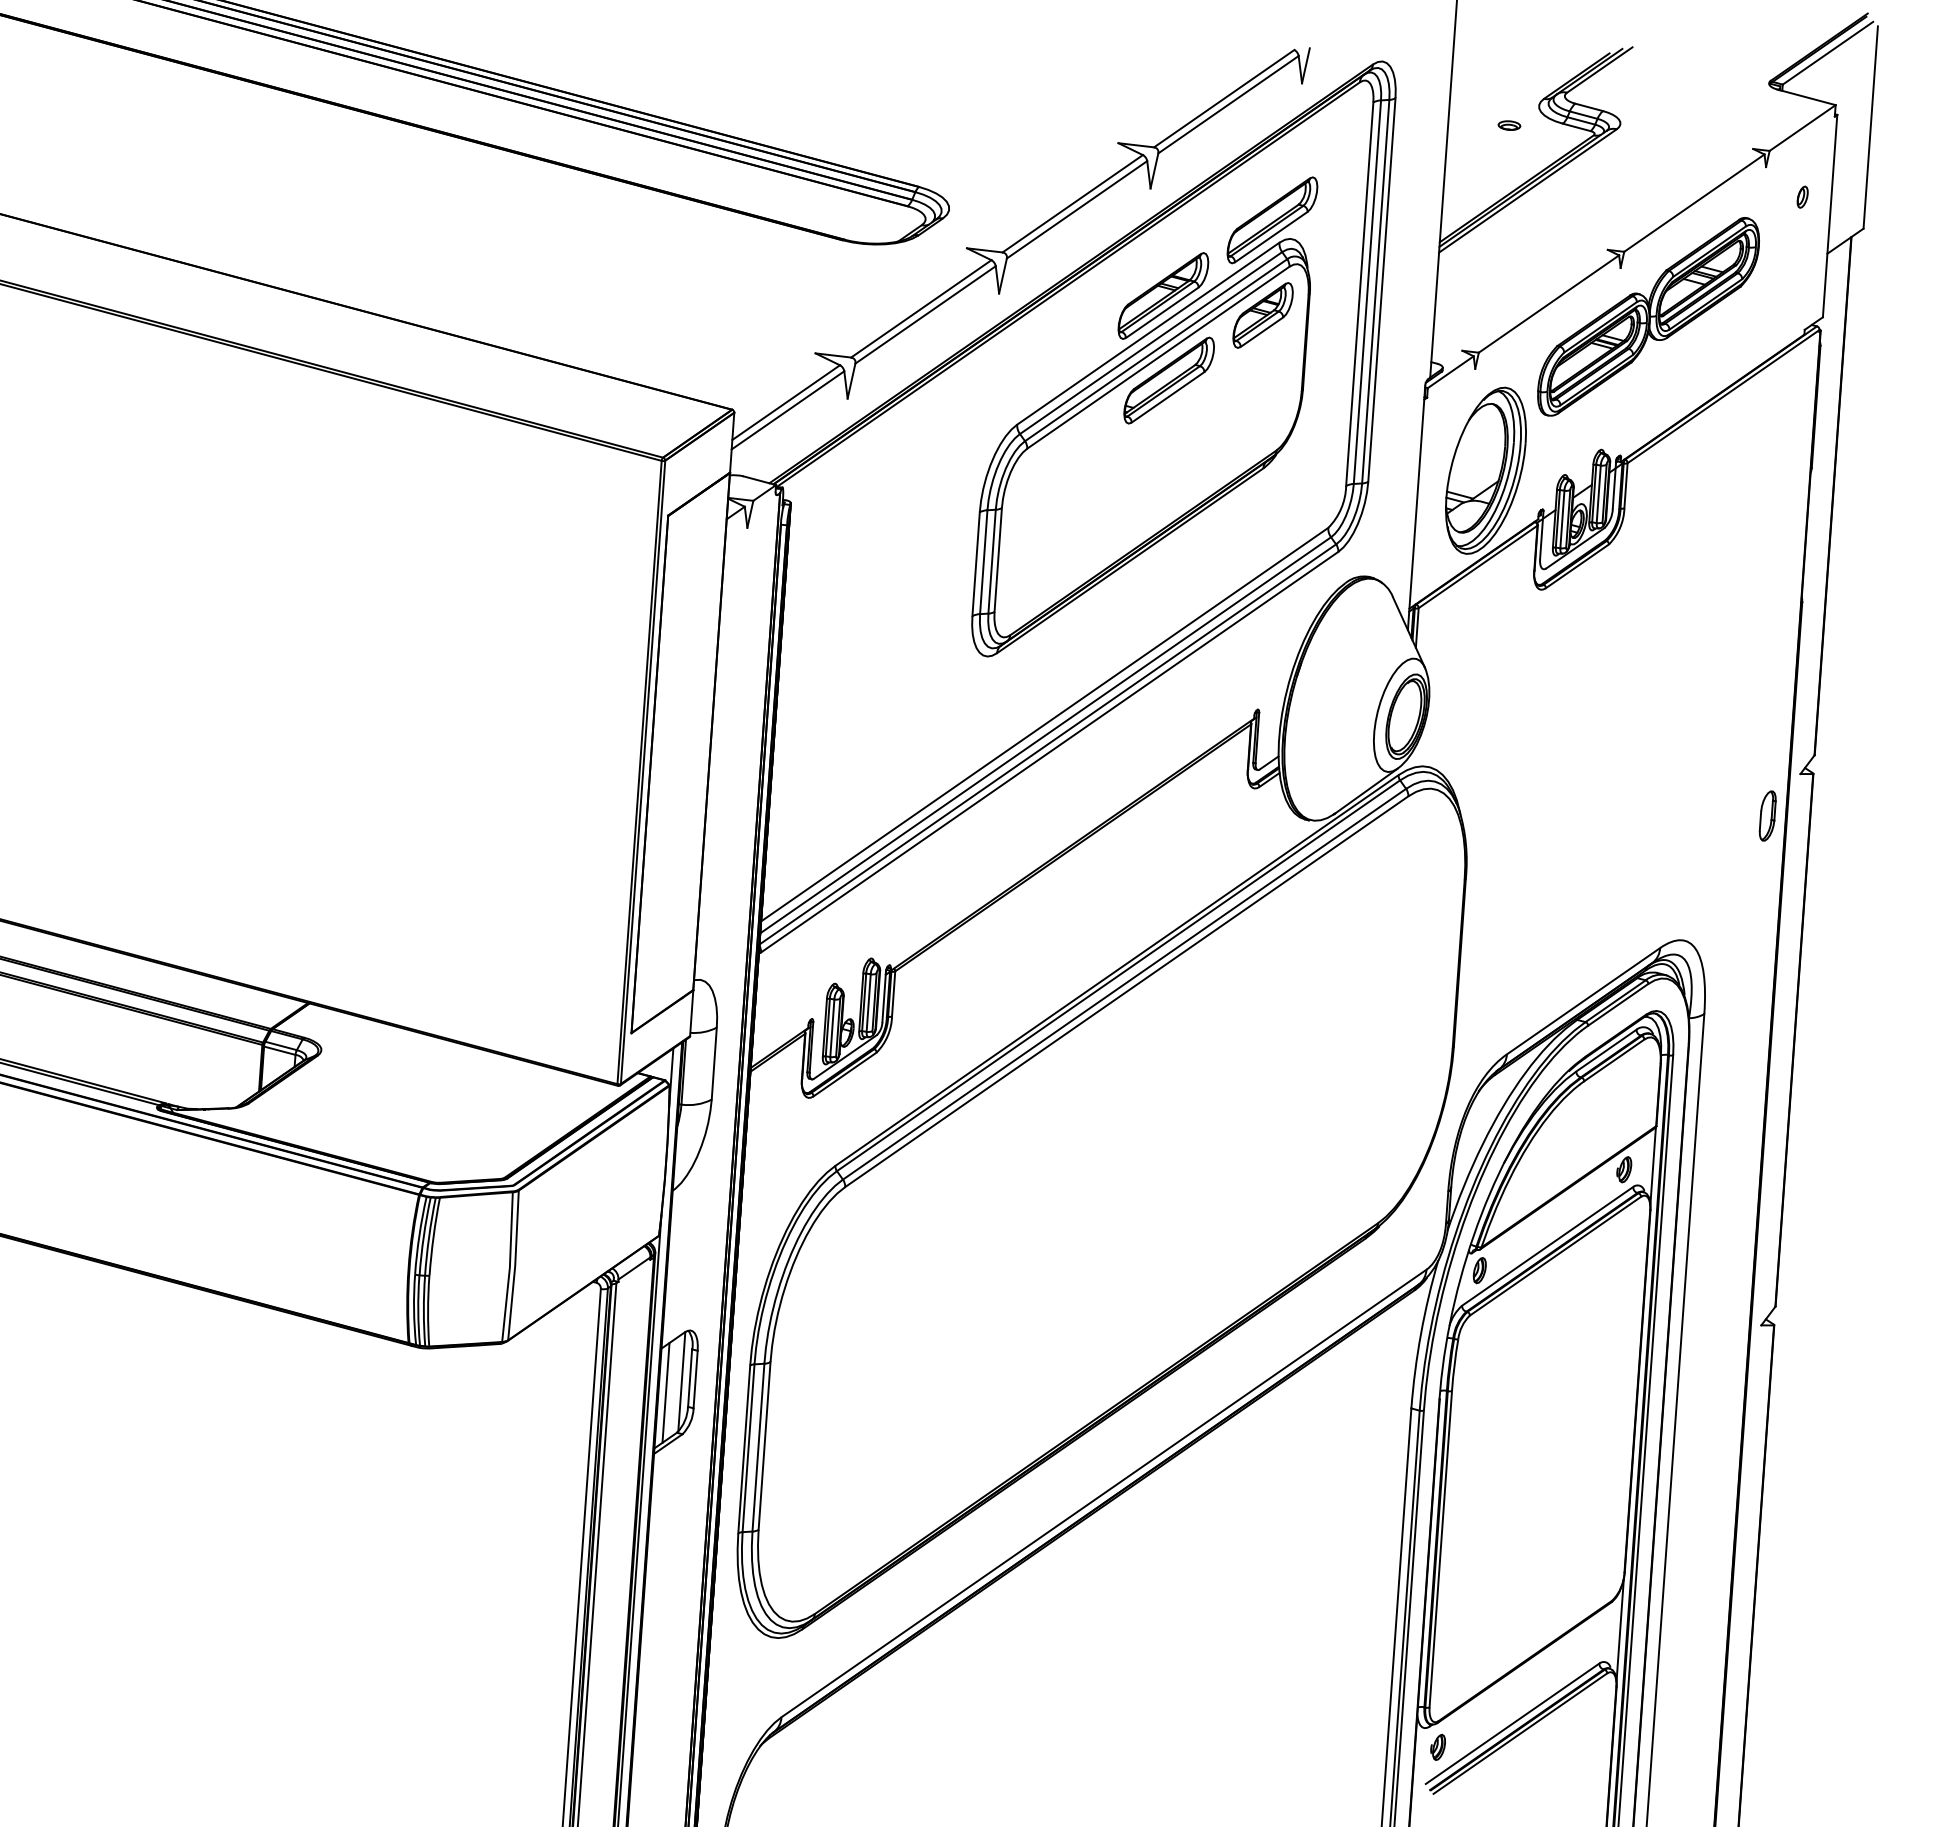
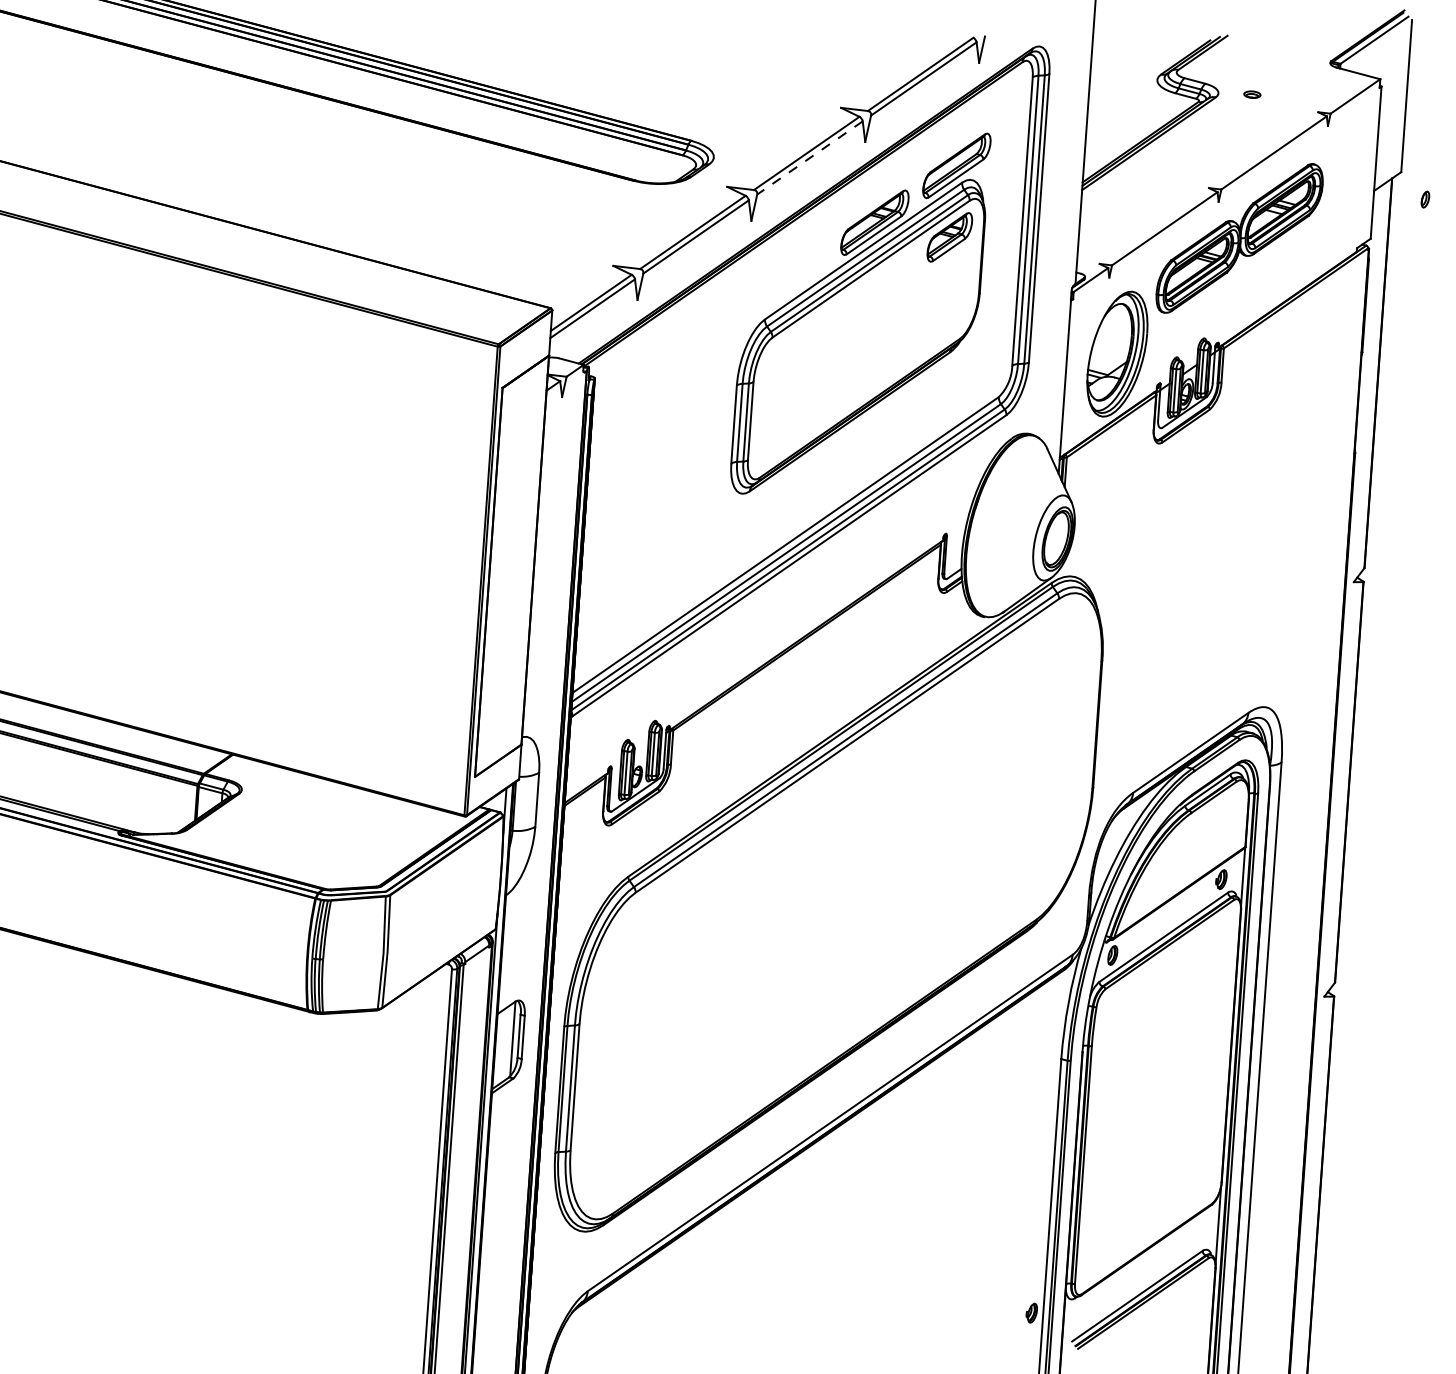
part: (1509, 125) -> (1252, 94), moved
part: (1802, 196) -> (1425, 199), moved
line: (1076, 210) -> (809, 158), solid -> dashed
part: (1168, 380) -> (878, 286), removed
part: (1767, 815) -> (1329, 613), removed
line: (665, 1392) -> (500, 1047), removed
part: (1437, 1746) -> (1031, 1312), moved

